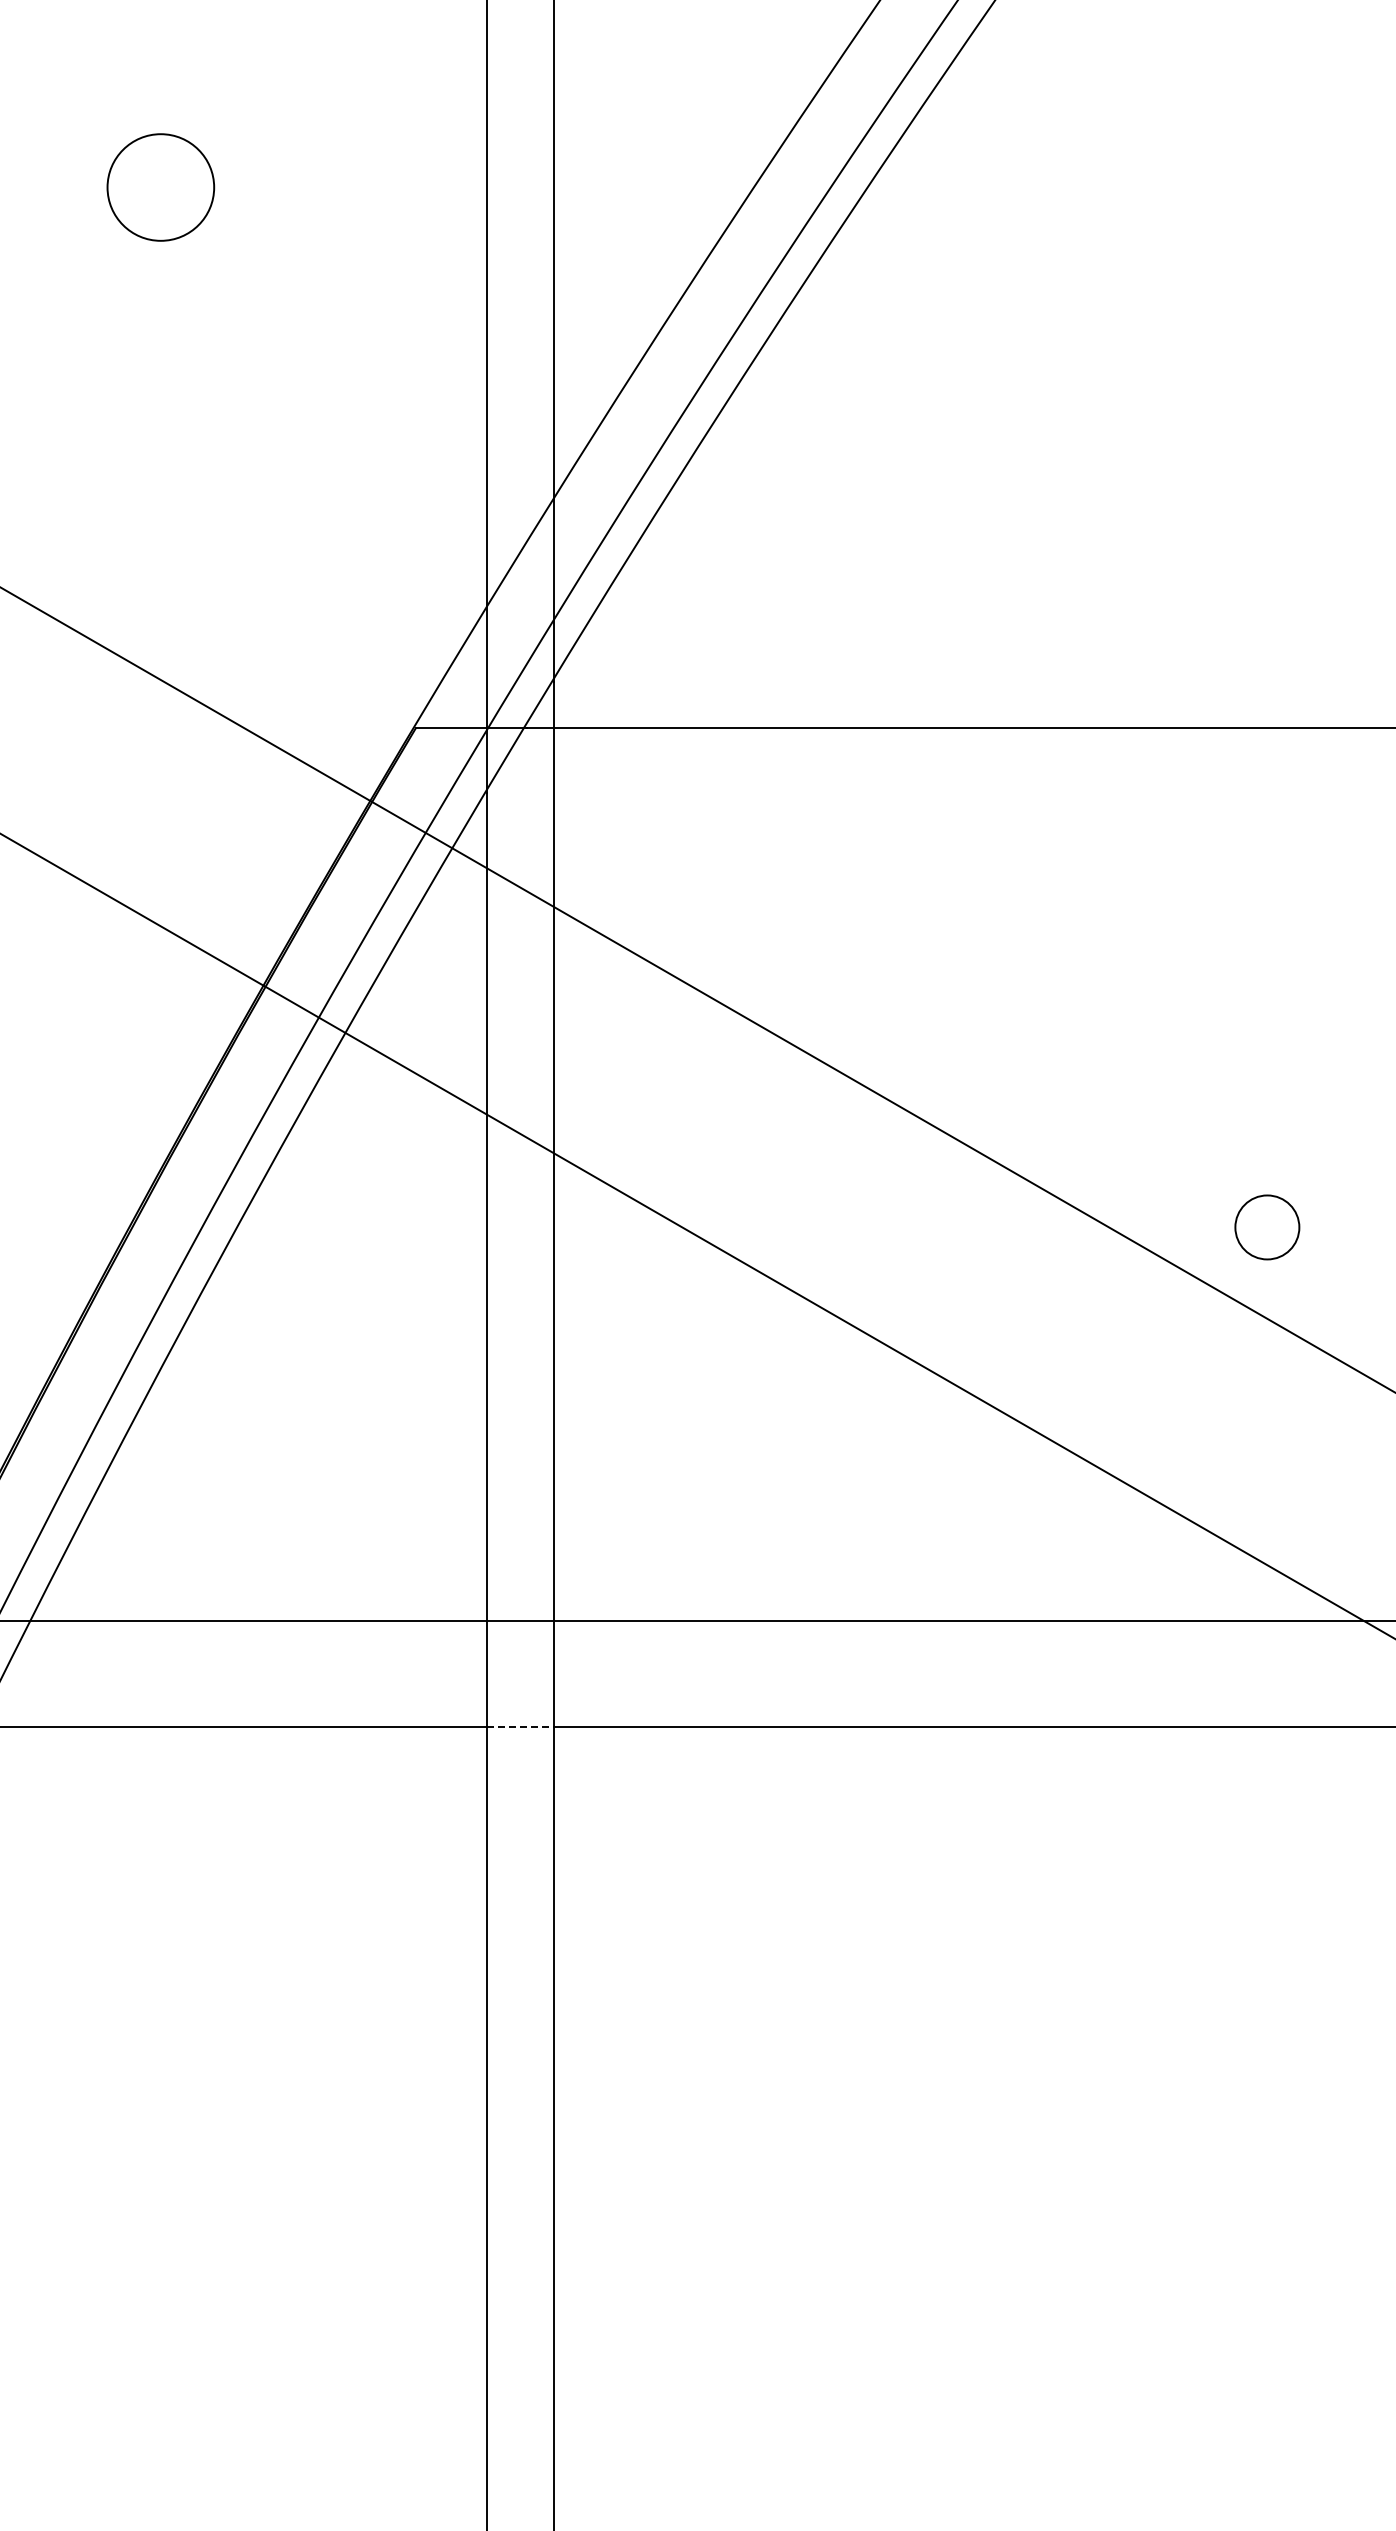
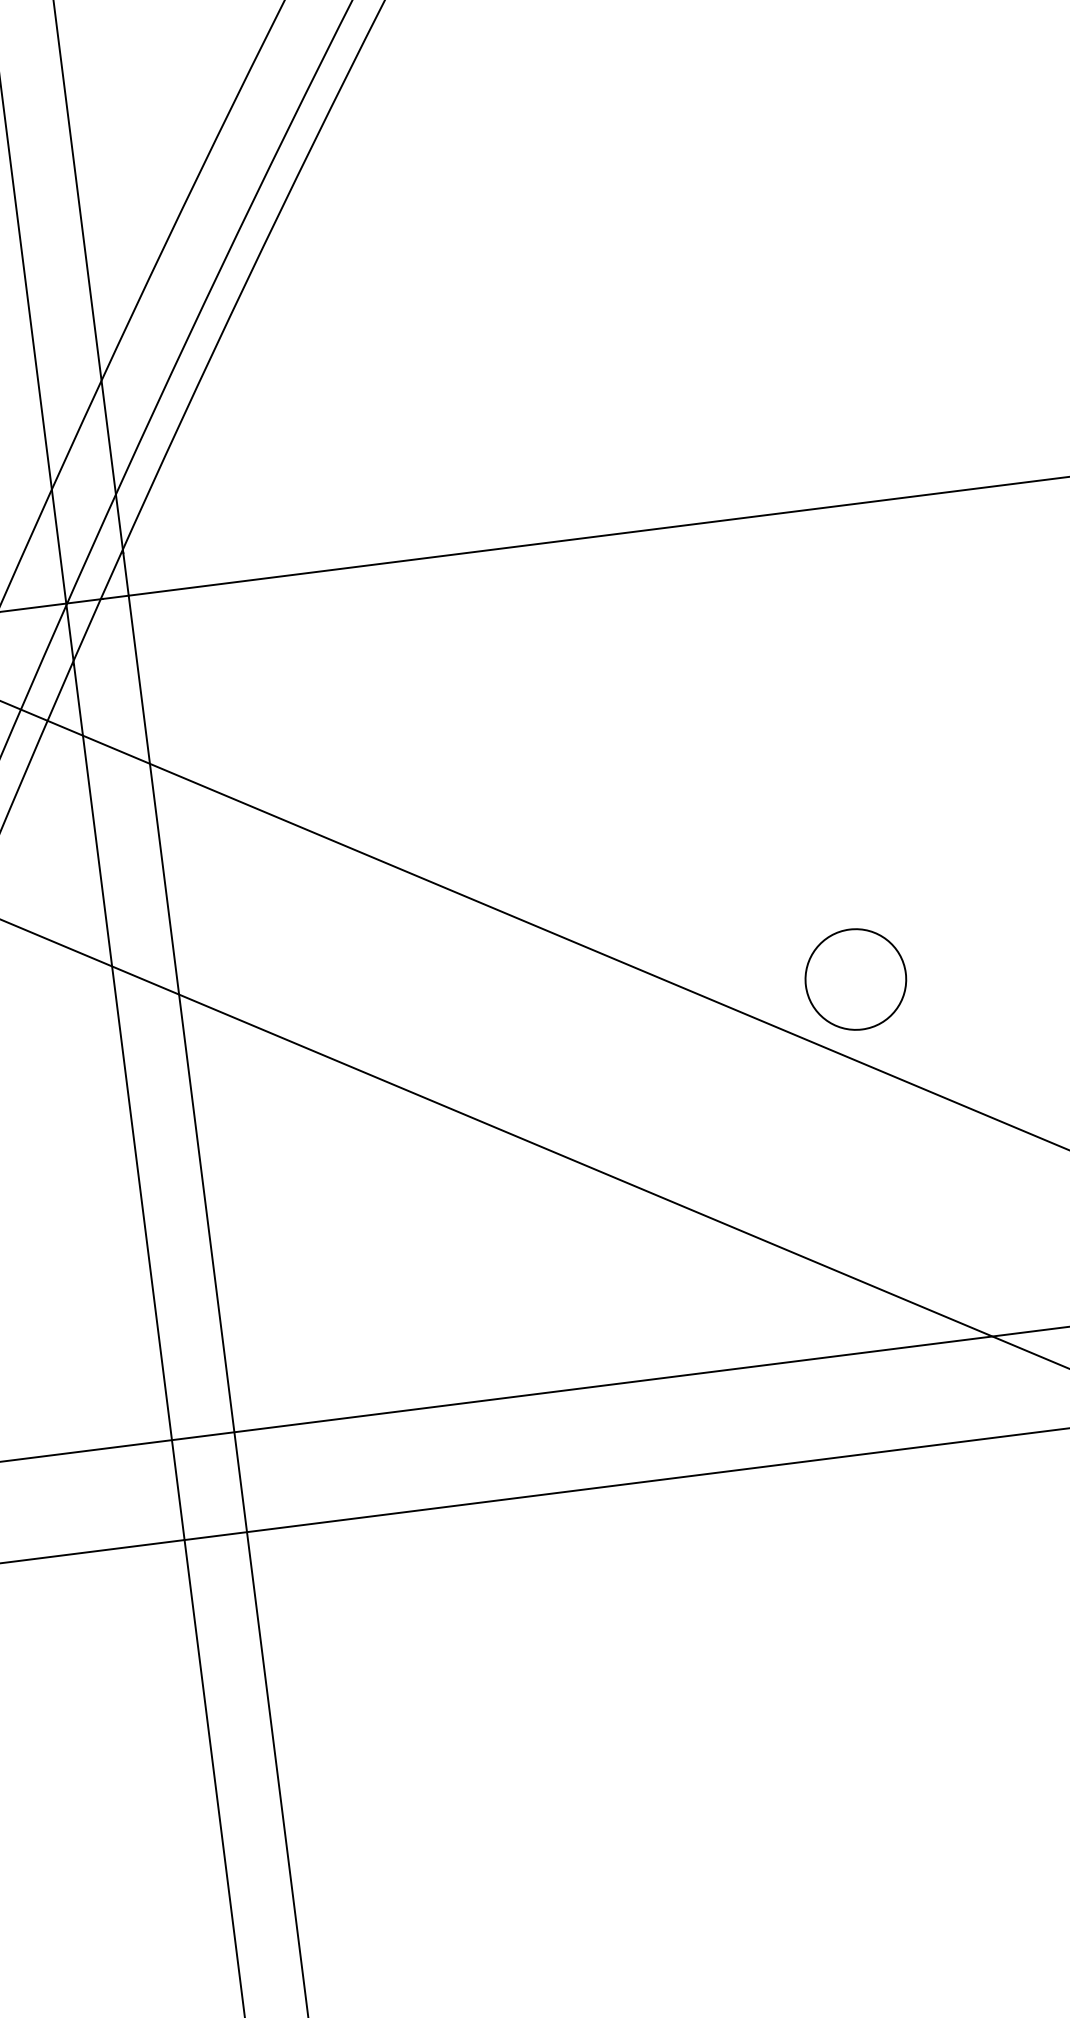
circle: (1267, 1227) -> (856, 979), size x1.67
line: (521, 1727) -> (216, 1536), dashed -> solid

